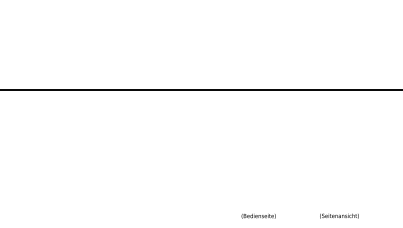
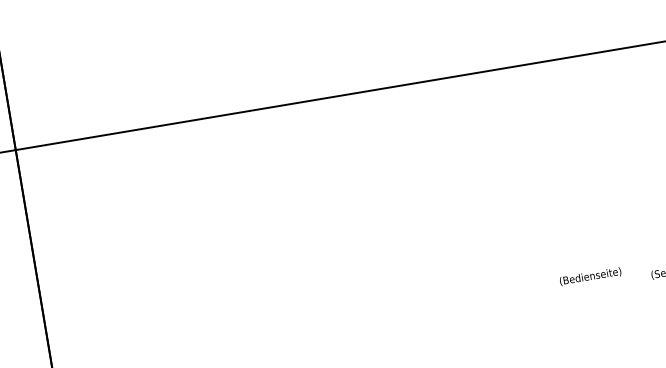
text: (258, 215) -> (589, 275), moved

